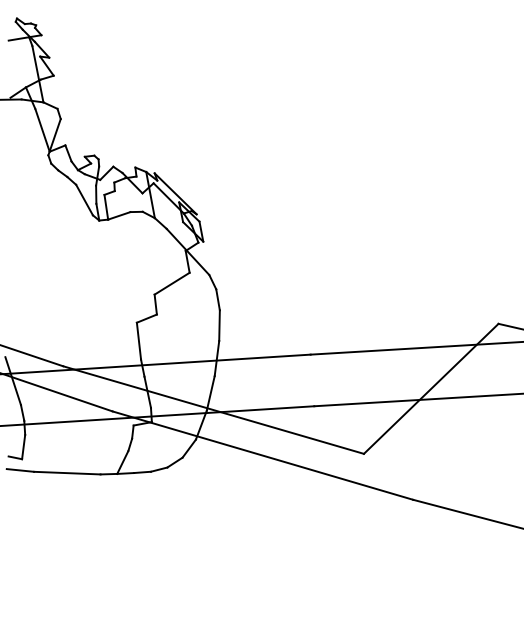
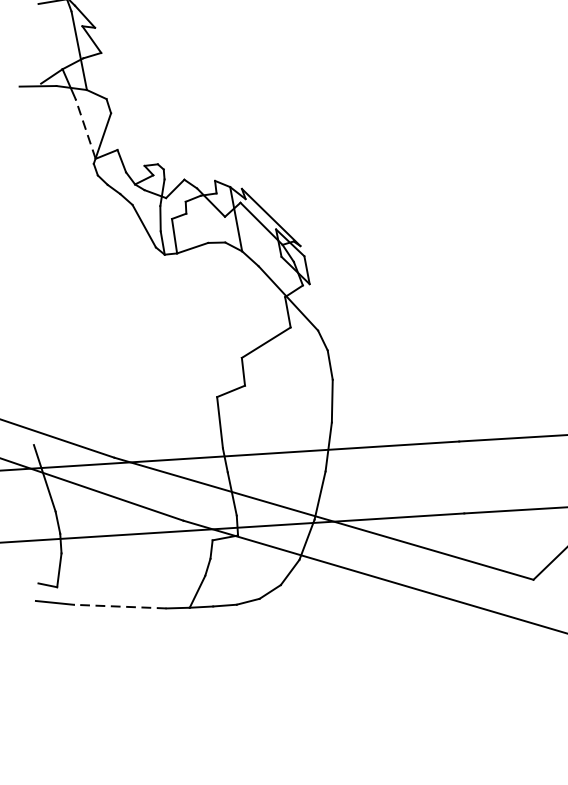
line: (42, 130) -> (85, 129), solid -> dashed
line: (66, 473) -> (119, 607), solid -> dashed

